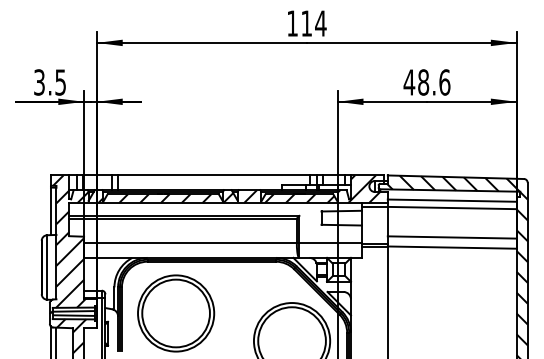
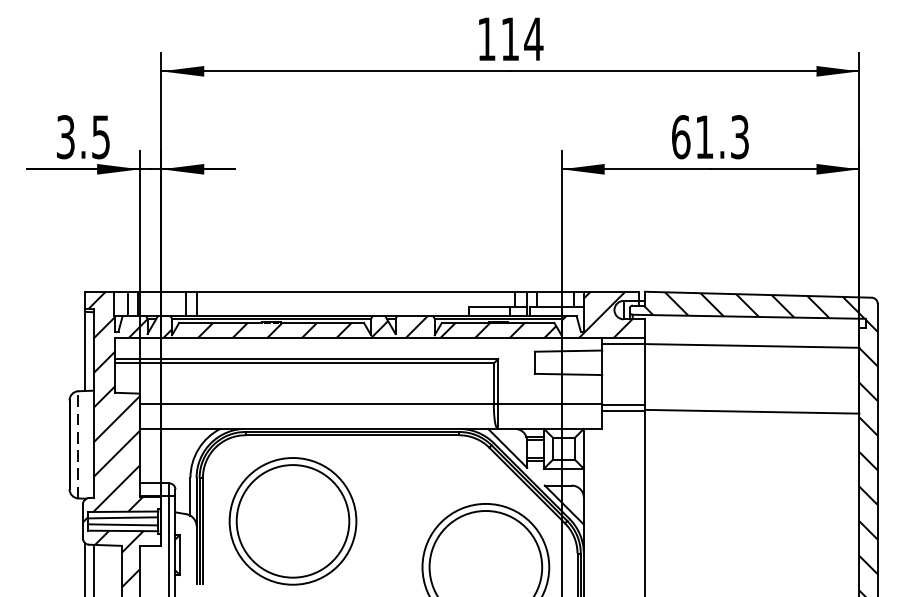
text: (426, 82) -> (709, 137), 48.6 -> 61.3
line: (451, 200) -> (751, 333), removed
line: (451, 237) -> (751, 394), removed
line: (47, 266) -> (79, 443), solid -> dashed

